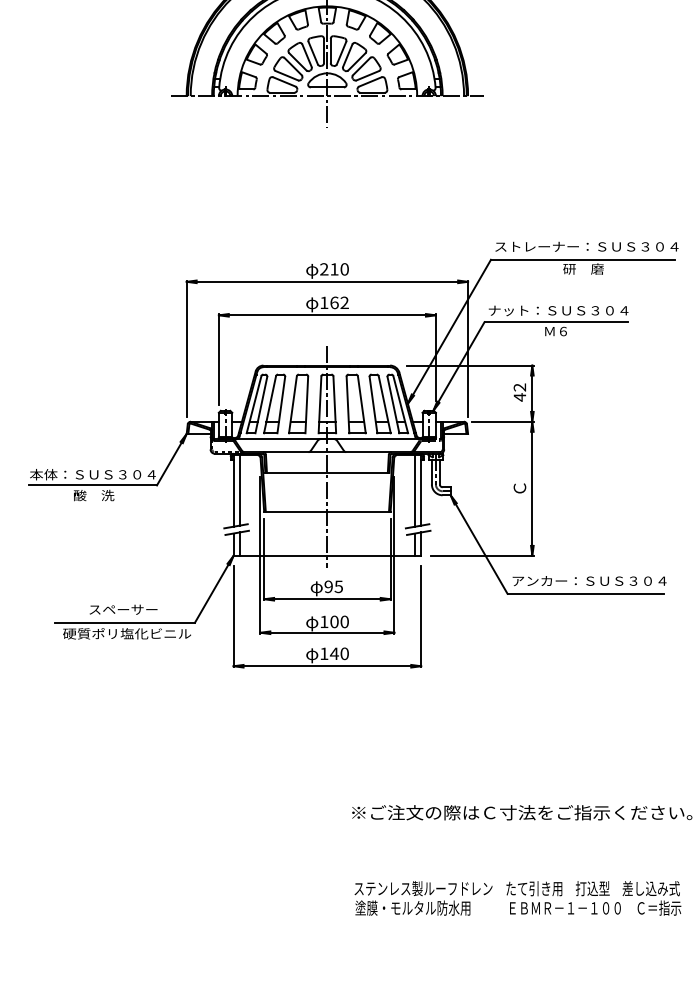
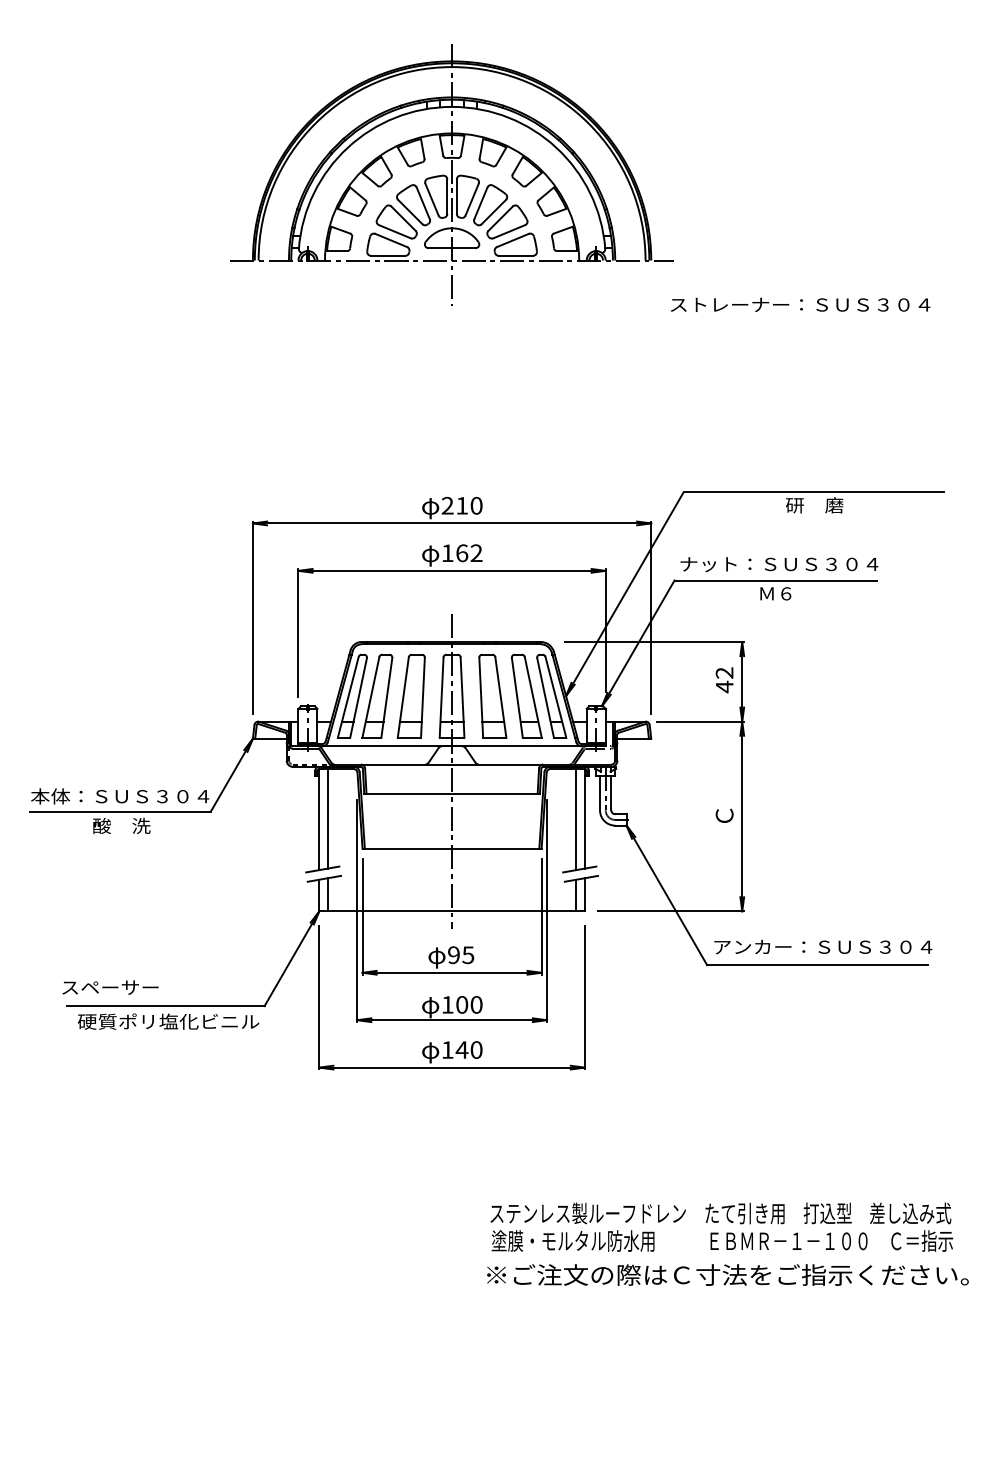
text: (586, 246) -> (800, 304), moved
text: (123, 609) -> (110, 987), moved
text: (517, 897) -> (721, 1226), moved

